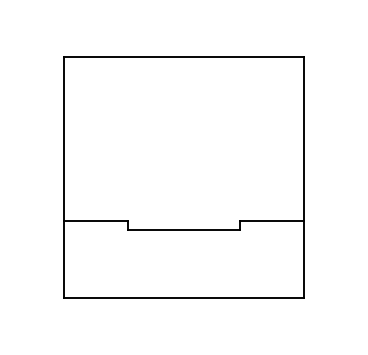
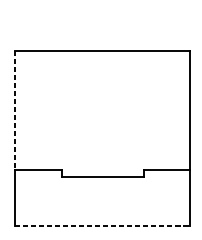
line: (63, 138) -> (14, 110), solid -> dashed
line: (184, 297) -> (103, 226), solid -> dashed

